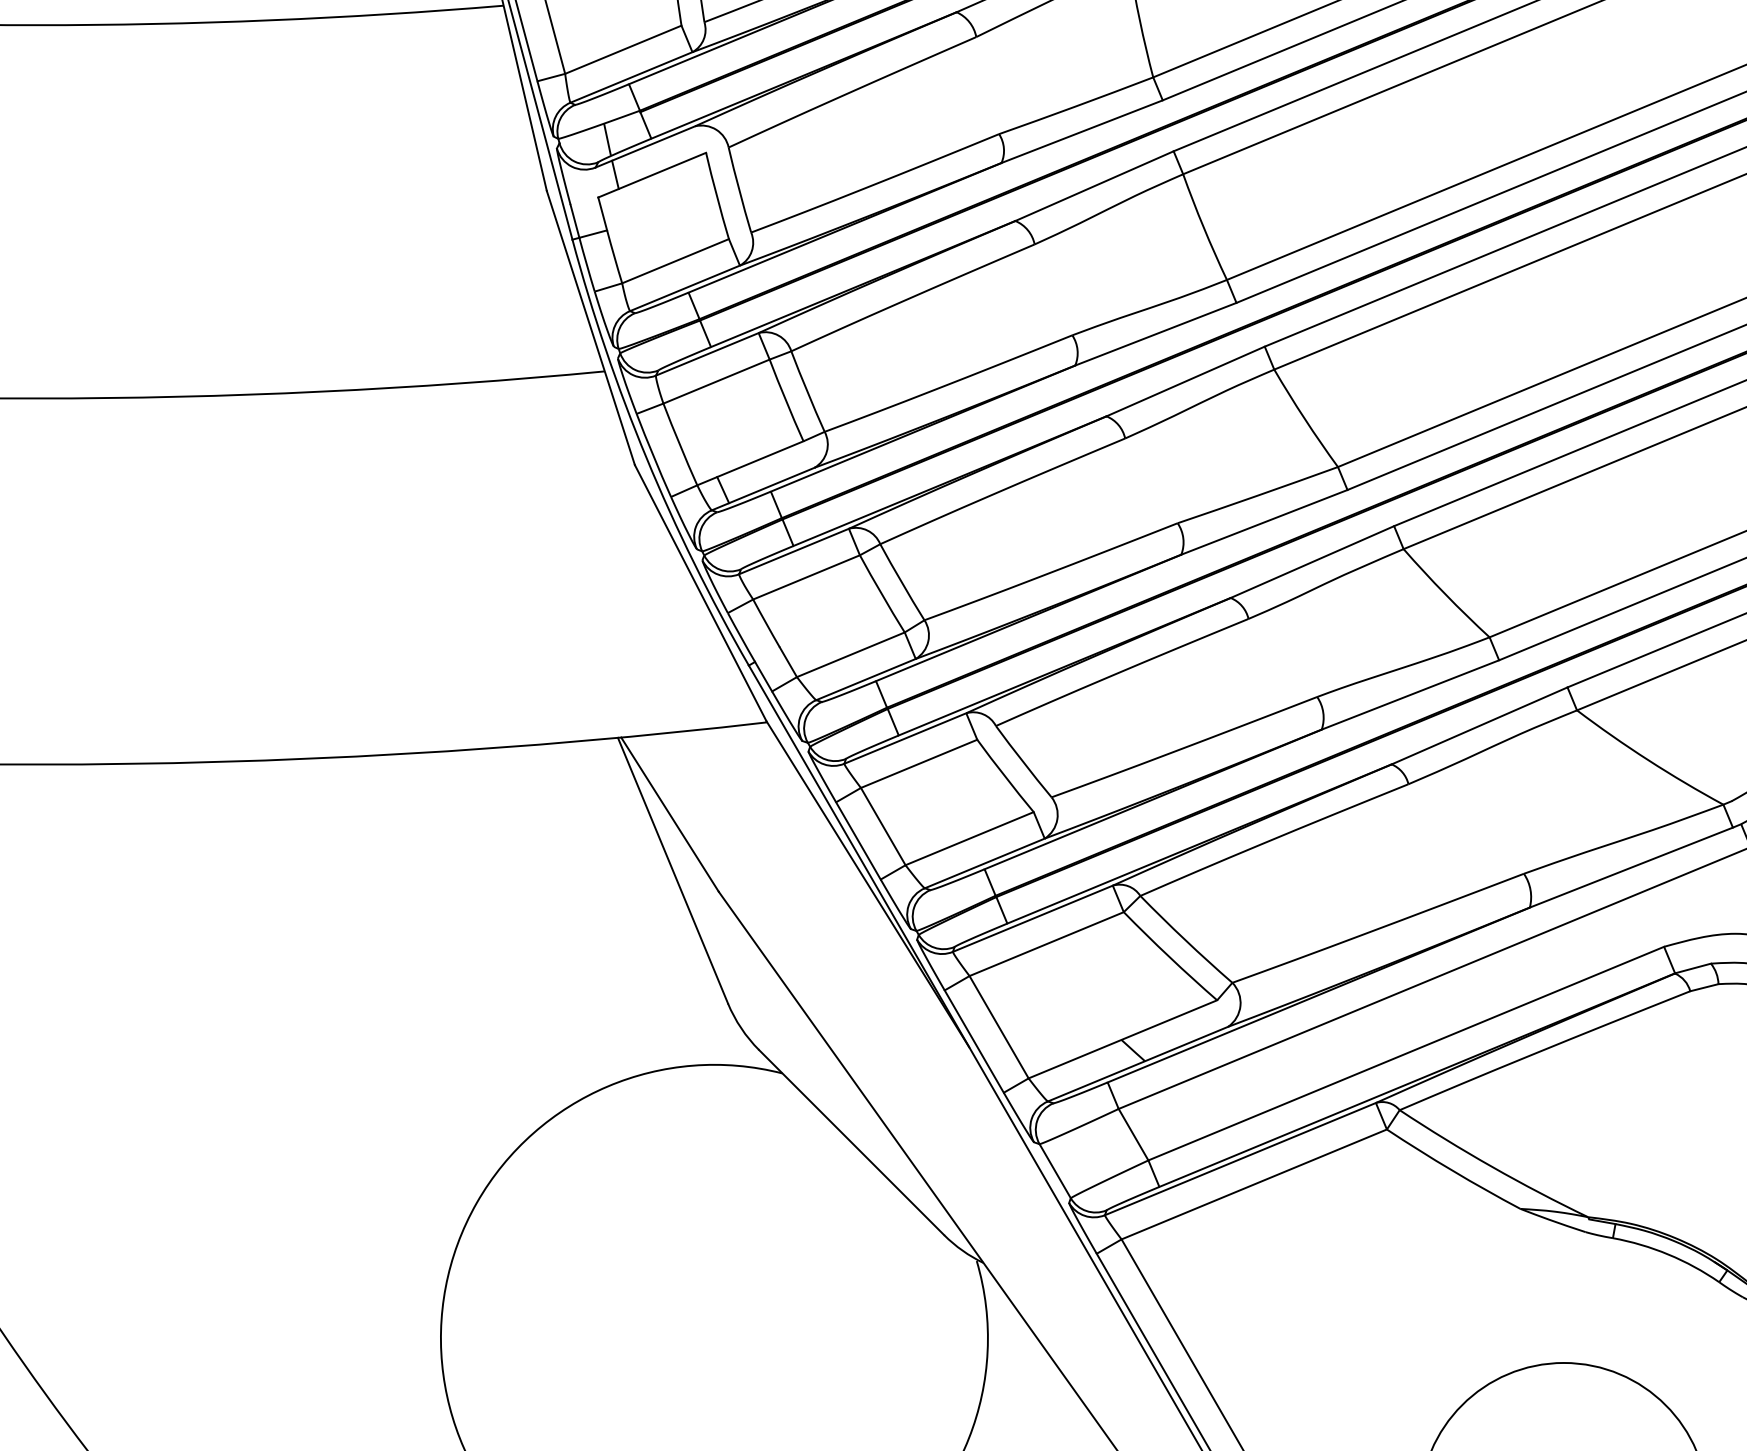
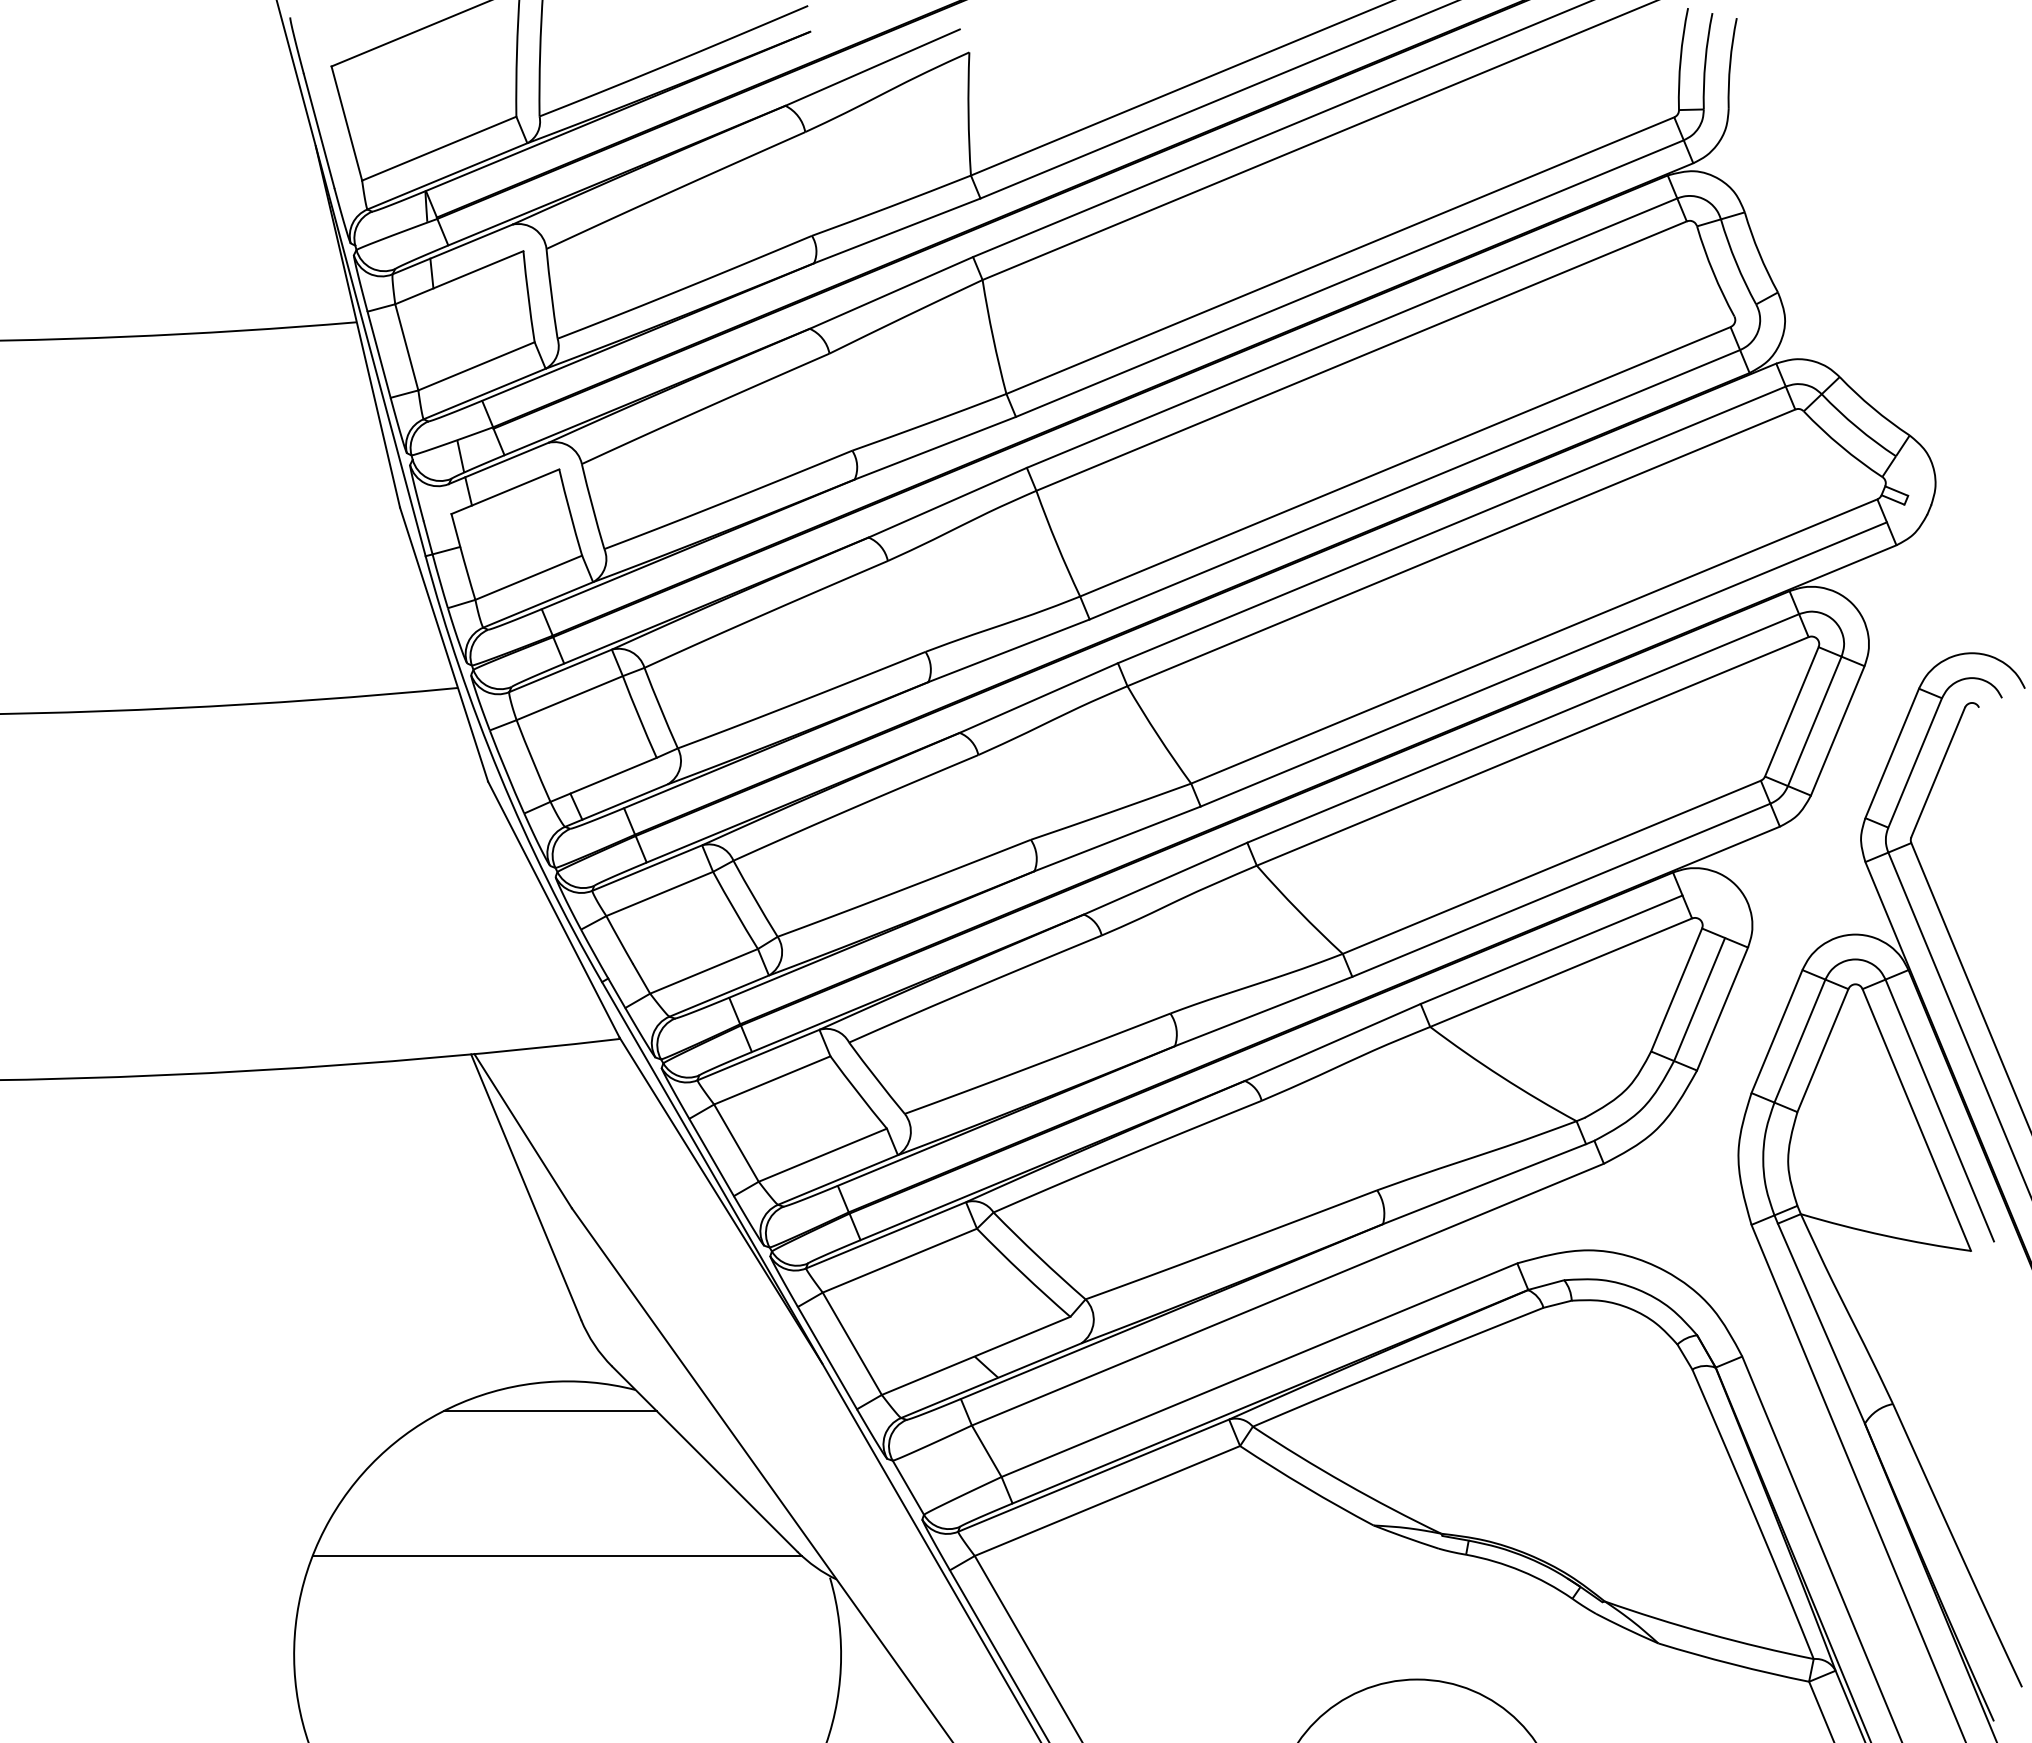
line: (696, 1093) -> (549, 1410), added
line: (703, 1238) -> (556, 1555), added

